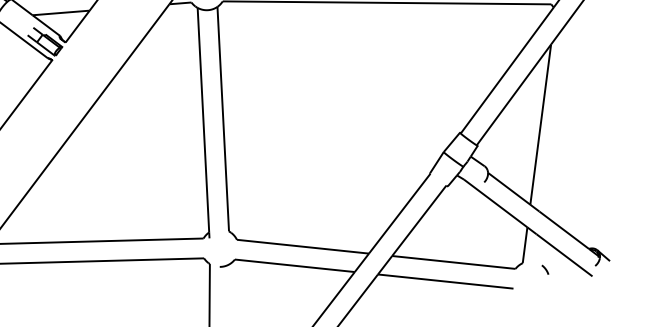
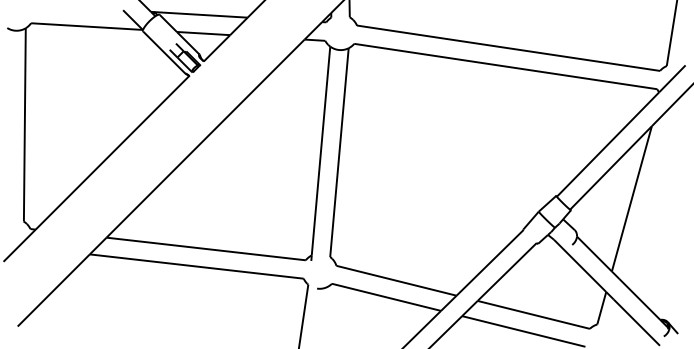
curve: (545, 269) -> (617, 333), removed

